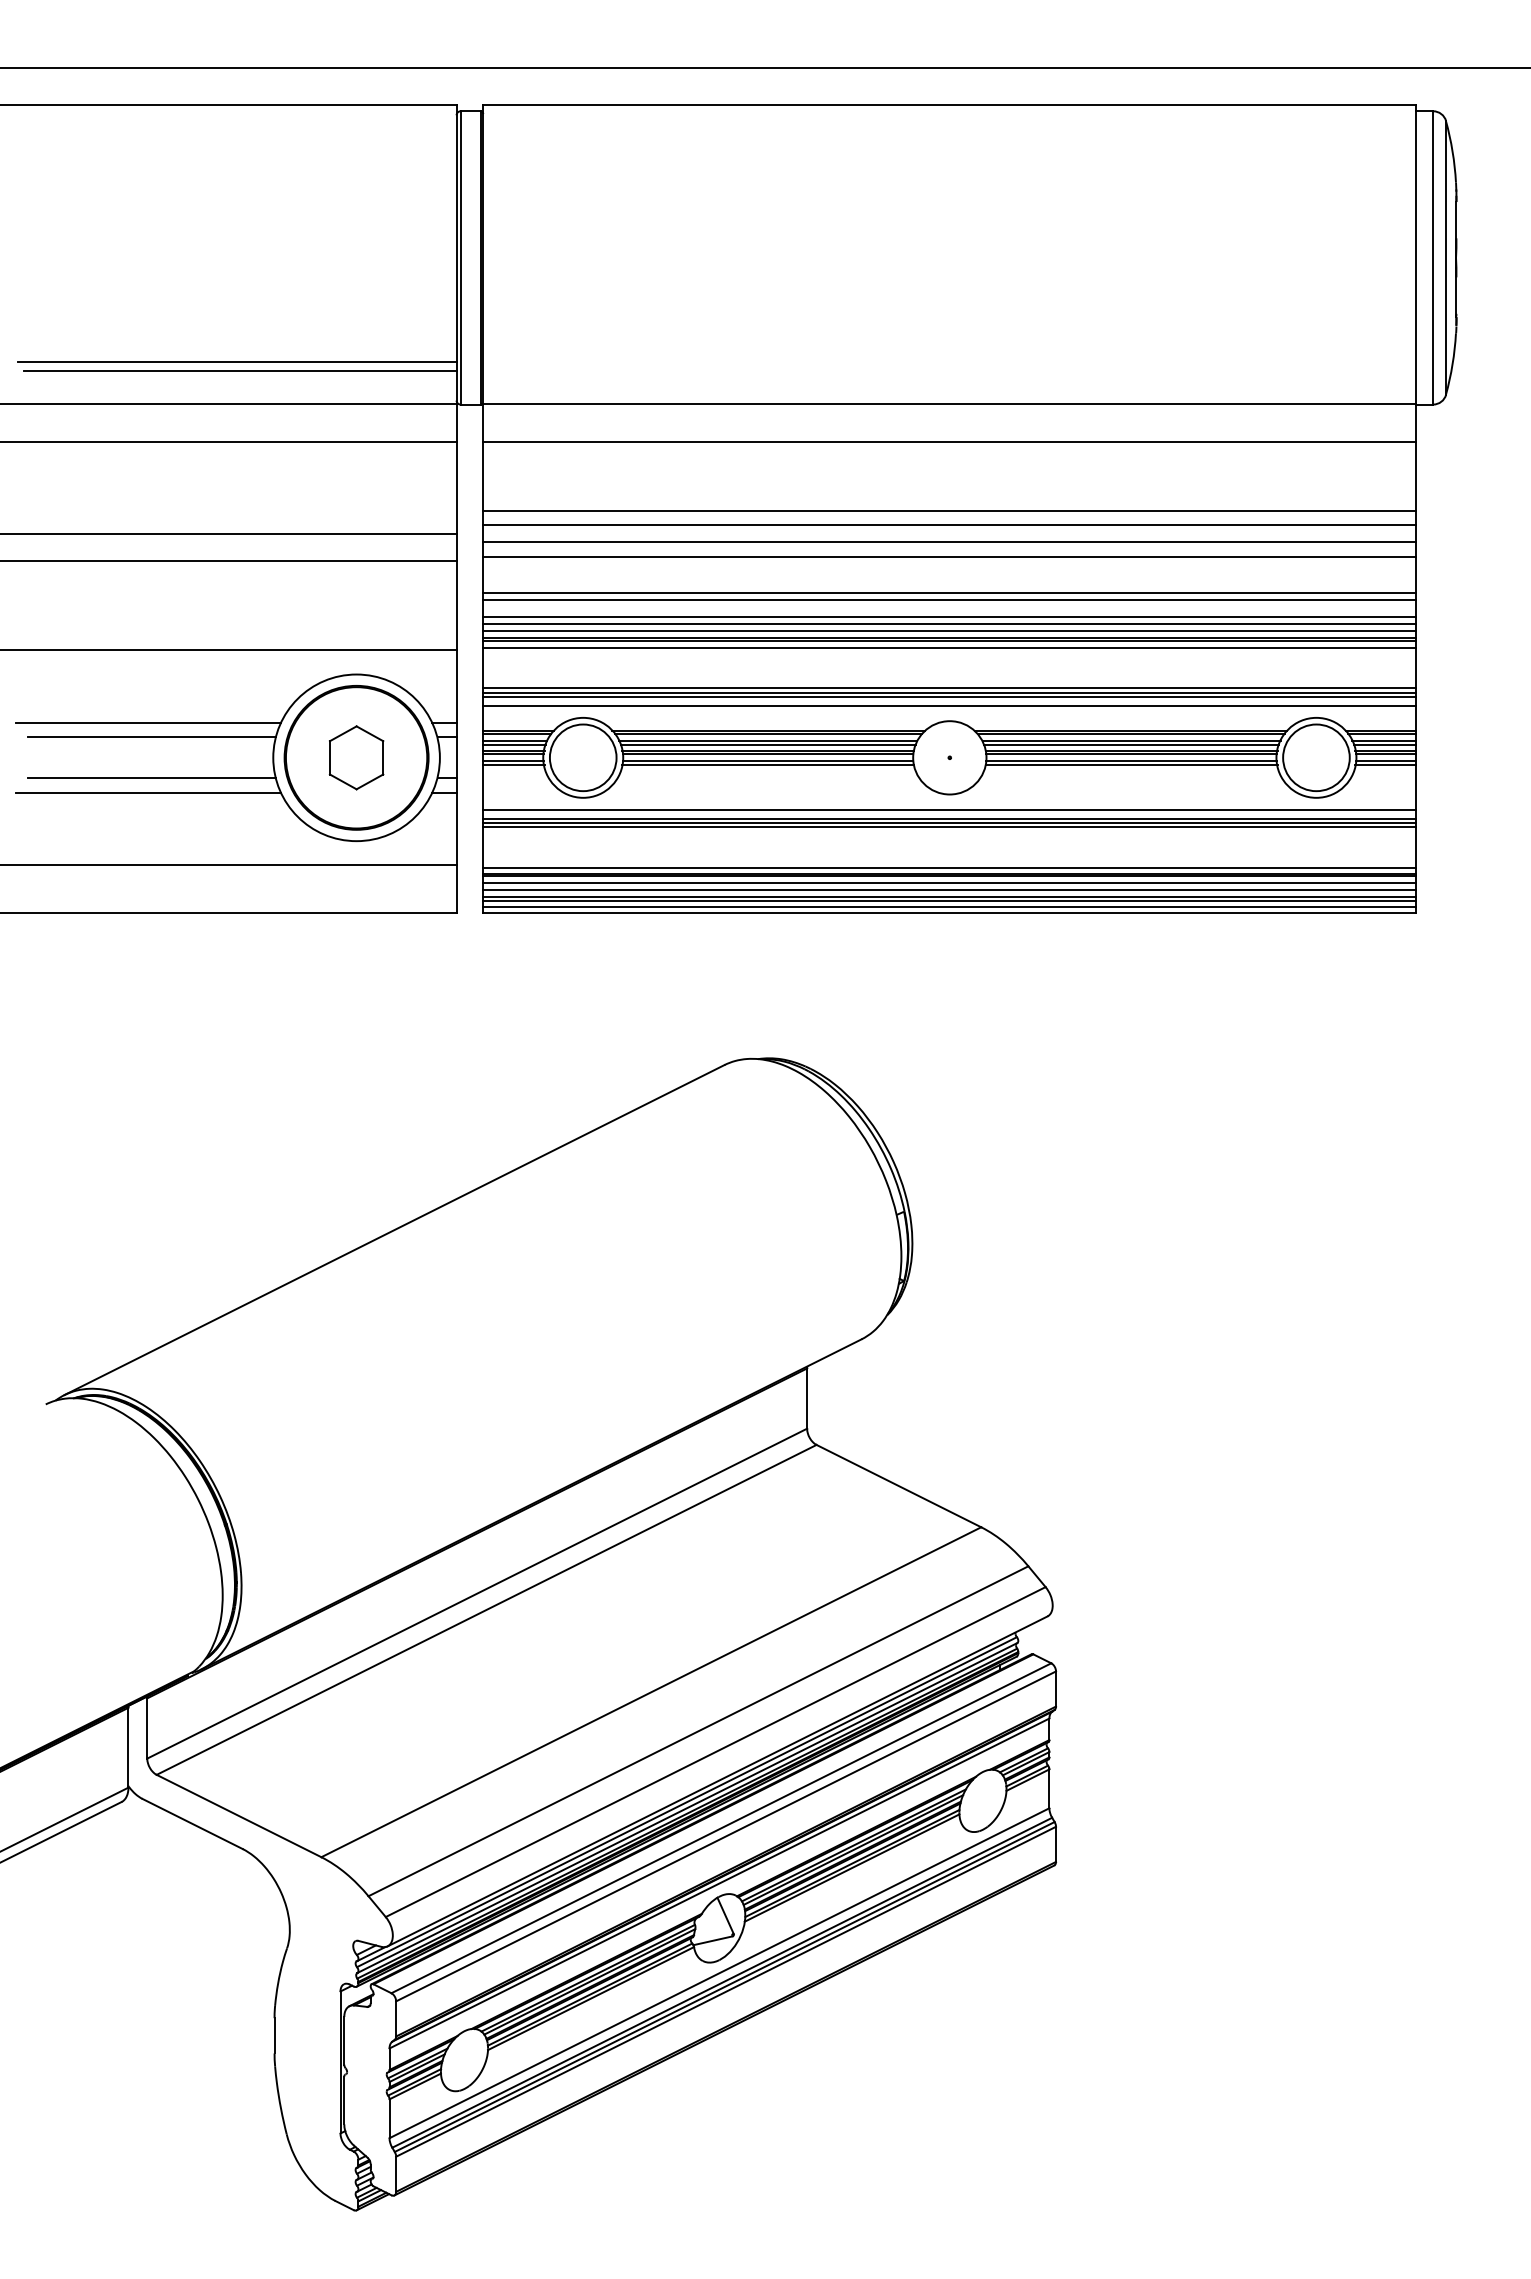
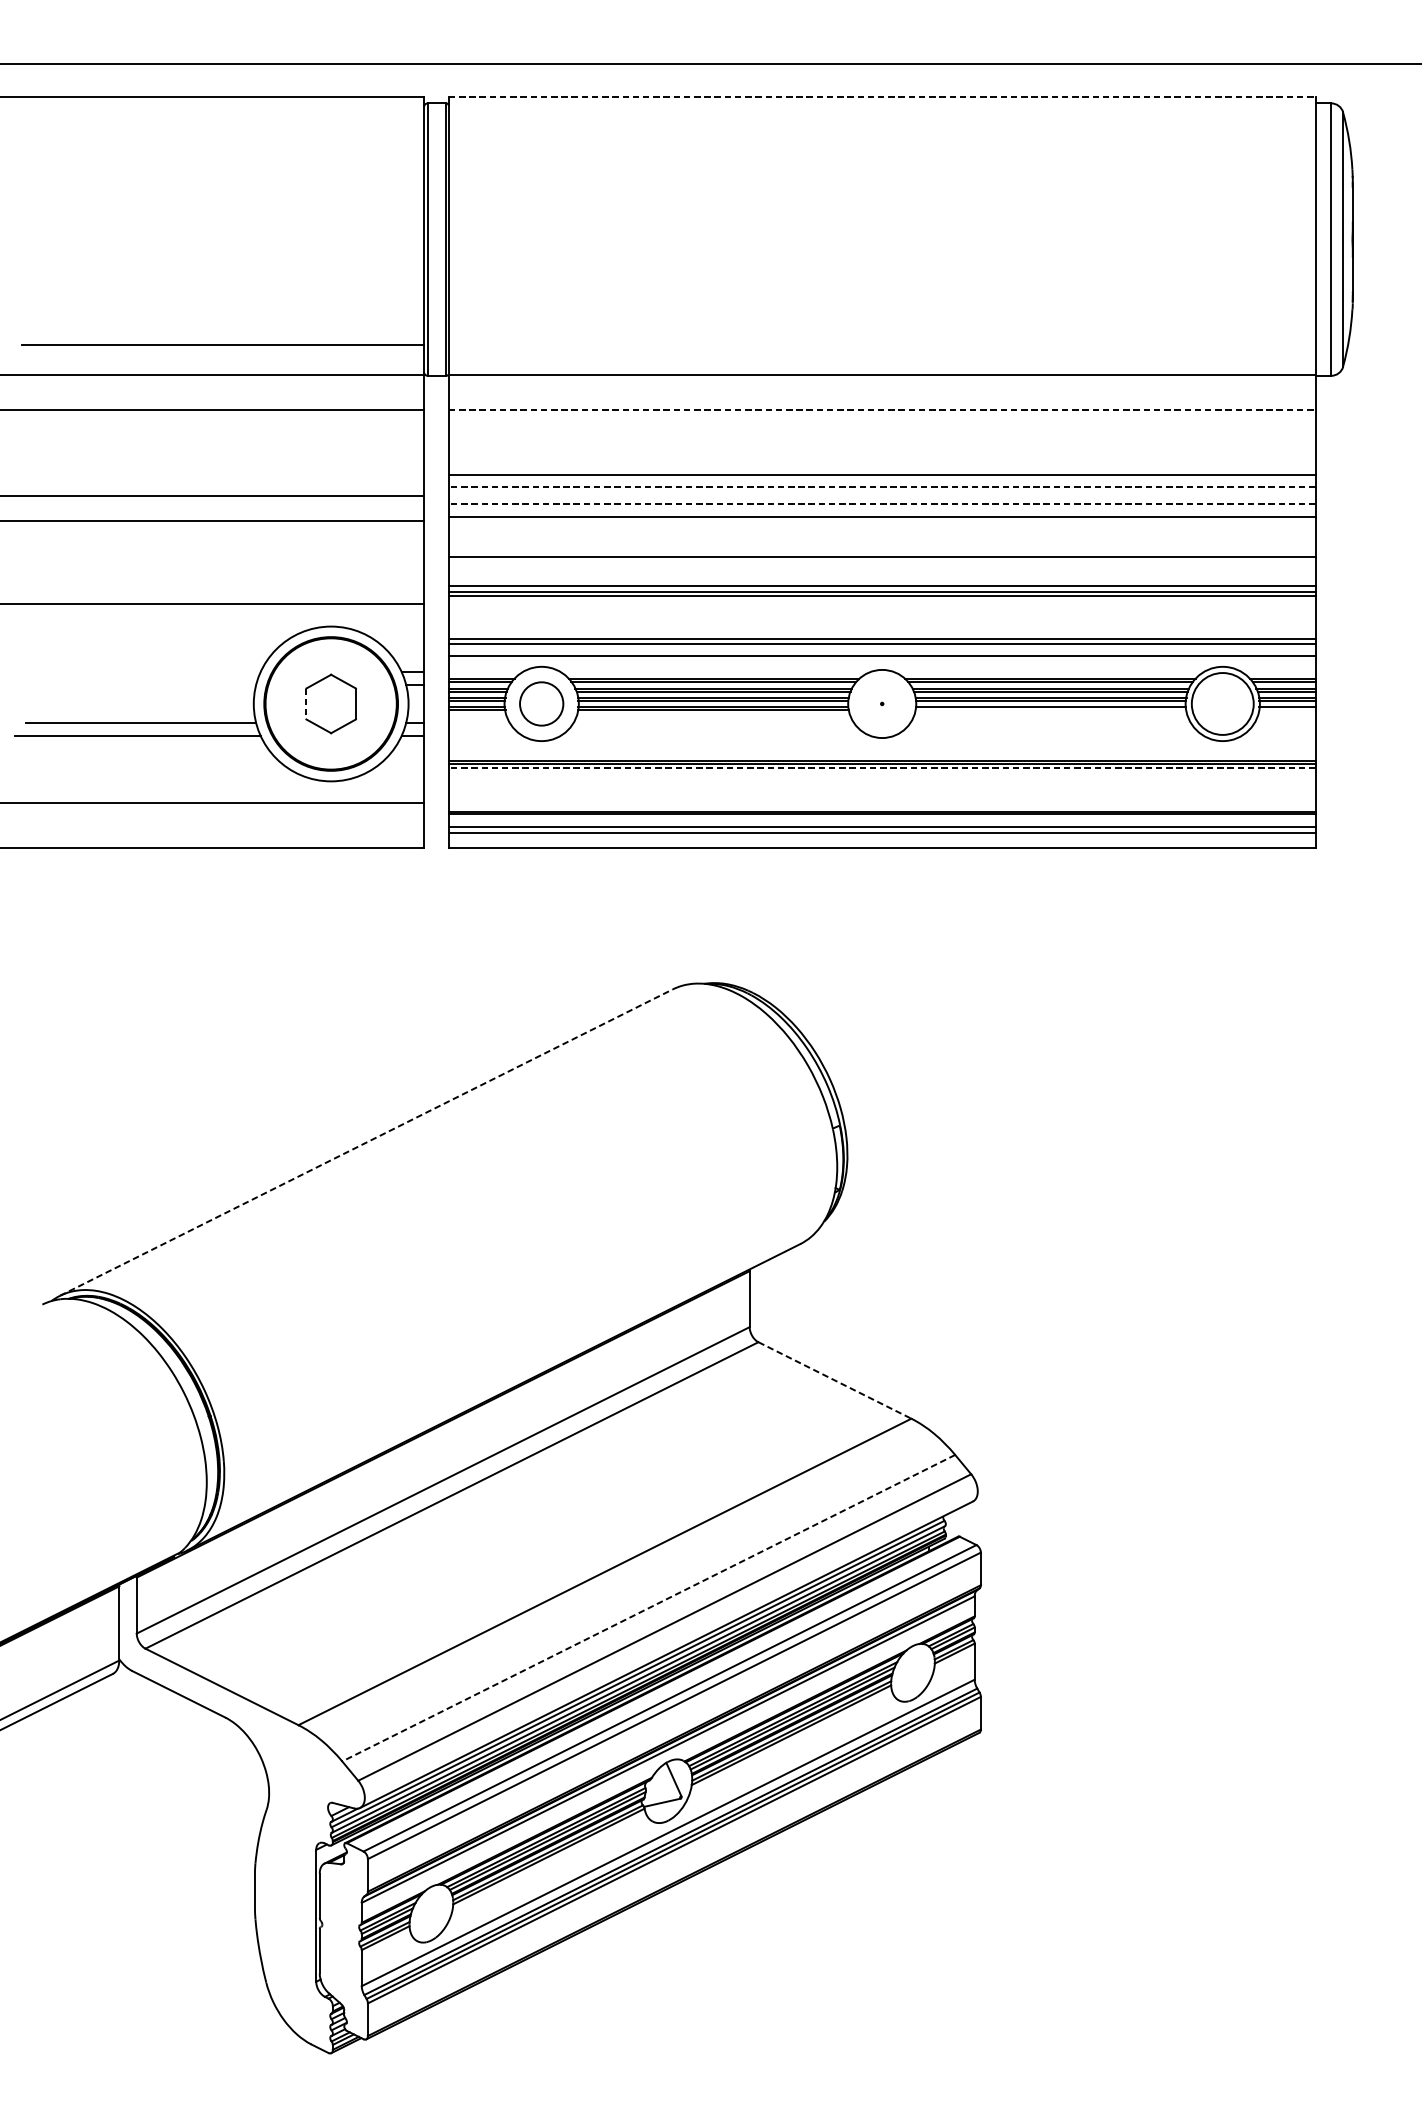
line: (949, 104) -> (881, 97), solid -> dashed
line: (237, 361) -> (220, 335), removed
line: (949, 441) -> (881, 410), solid -> dashed
line: (949, 524) -> (881, 487), solid -> dashed
line: (949, 542) -> (881, 503), solid -> dashed
line: (949, 593) -> (881, 551), removed
line: (949, 616) -> (881, 572), removed
line: (949, 624) -> (881, 580), removed
line: (949, 647) -> (881, 601), removed
line: (949, 696) -> (881, 646), removed
line: (148, 722) -> (137, 671), removed
line: (151, 737) -> (140, 685), removed
line: (329, 757) -> (305, 703), solid -> dashed
circle: (582, 757) -> (541, 703), size x0.7
line: (1131, 764) -> (1050, 710), removed
line: (1385, 764) -> (1286, 710), removed
line: (949, 809) -> (881, 751), removed
line: (949, 827) -> (881, 768), solid -> dashed
line: (949, 867) -> (881, 805), removed
line: (949, 883) -> (881, 820), removed
line: (949, 900) -> (881, 836), removed
line: (949, 906) -> (881, 842), removed
line: (394, 1230) -> (366, 1143), solid -> dashed
line: (899, 1486) -> (835, 1380), solid -> dashed
line: (698, 1731) -> (648, 1608), solid -> dashed

